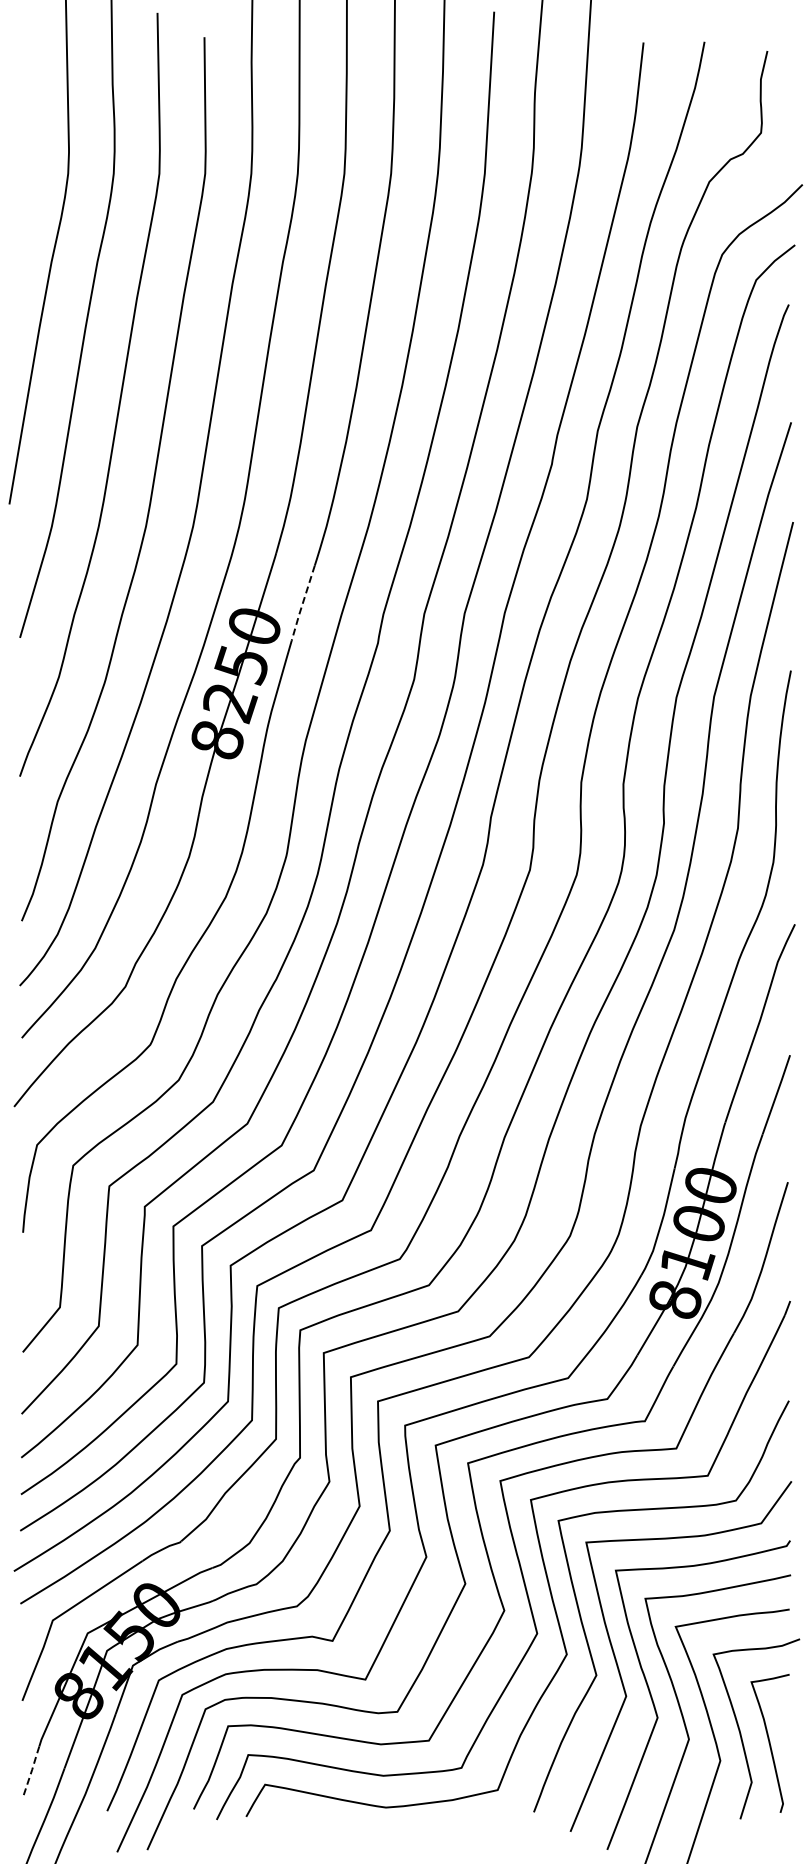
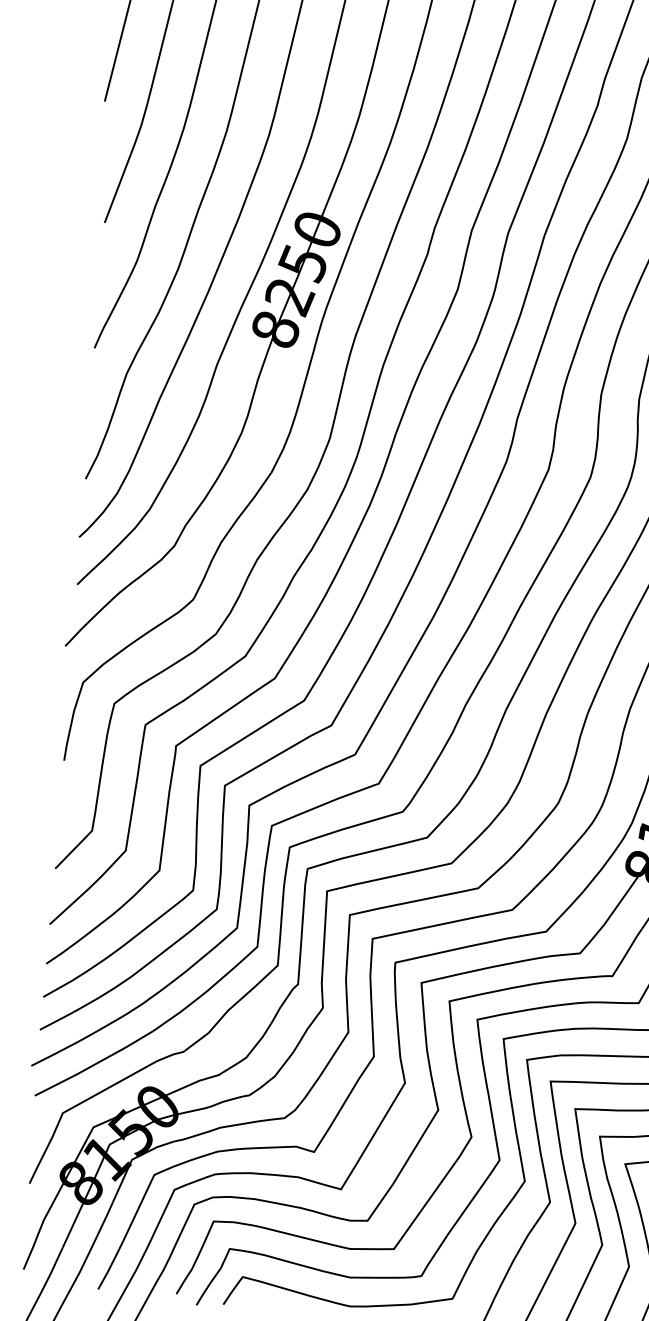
line: (302, 604) -> (362, 213), dashed -> solid
line: (31, 1770) -> (32, 1247), dashed -> solid

